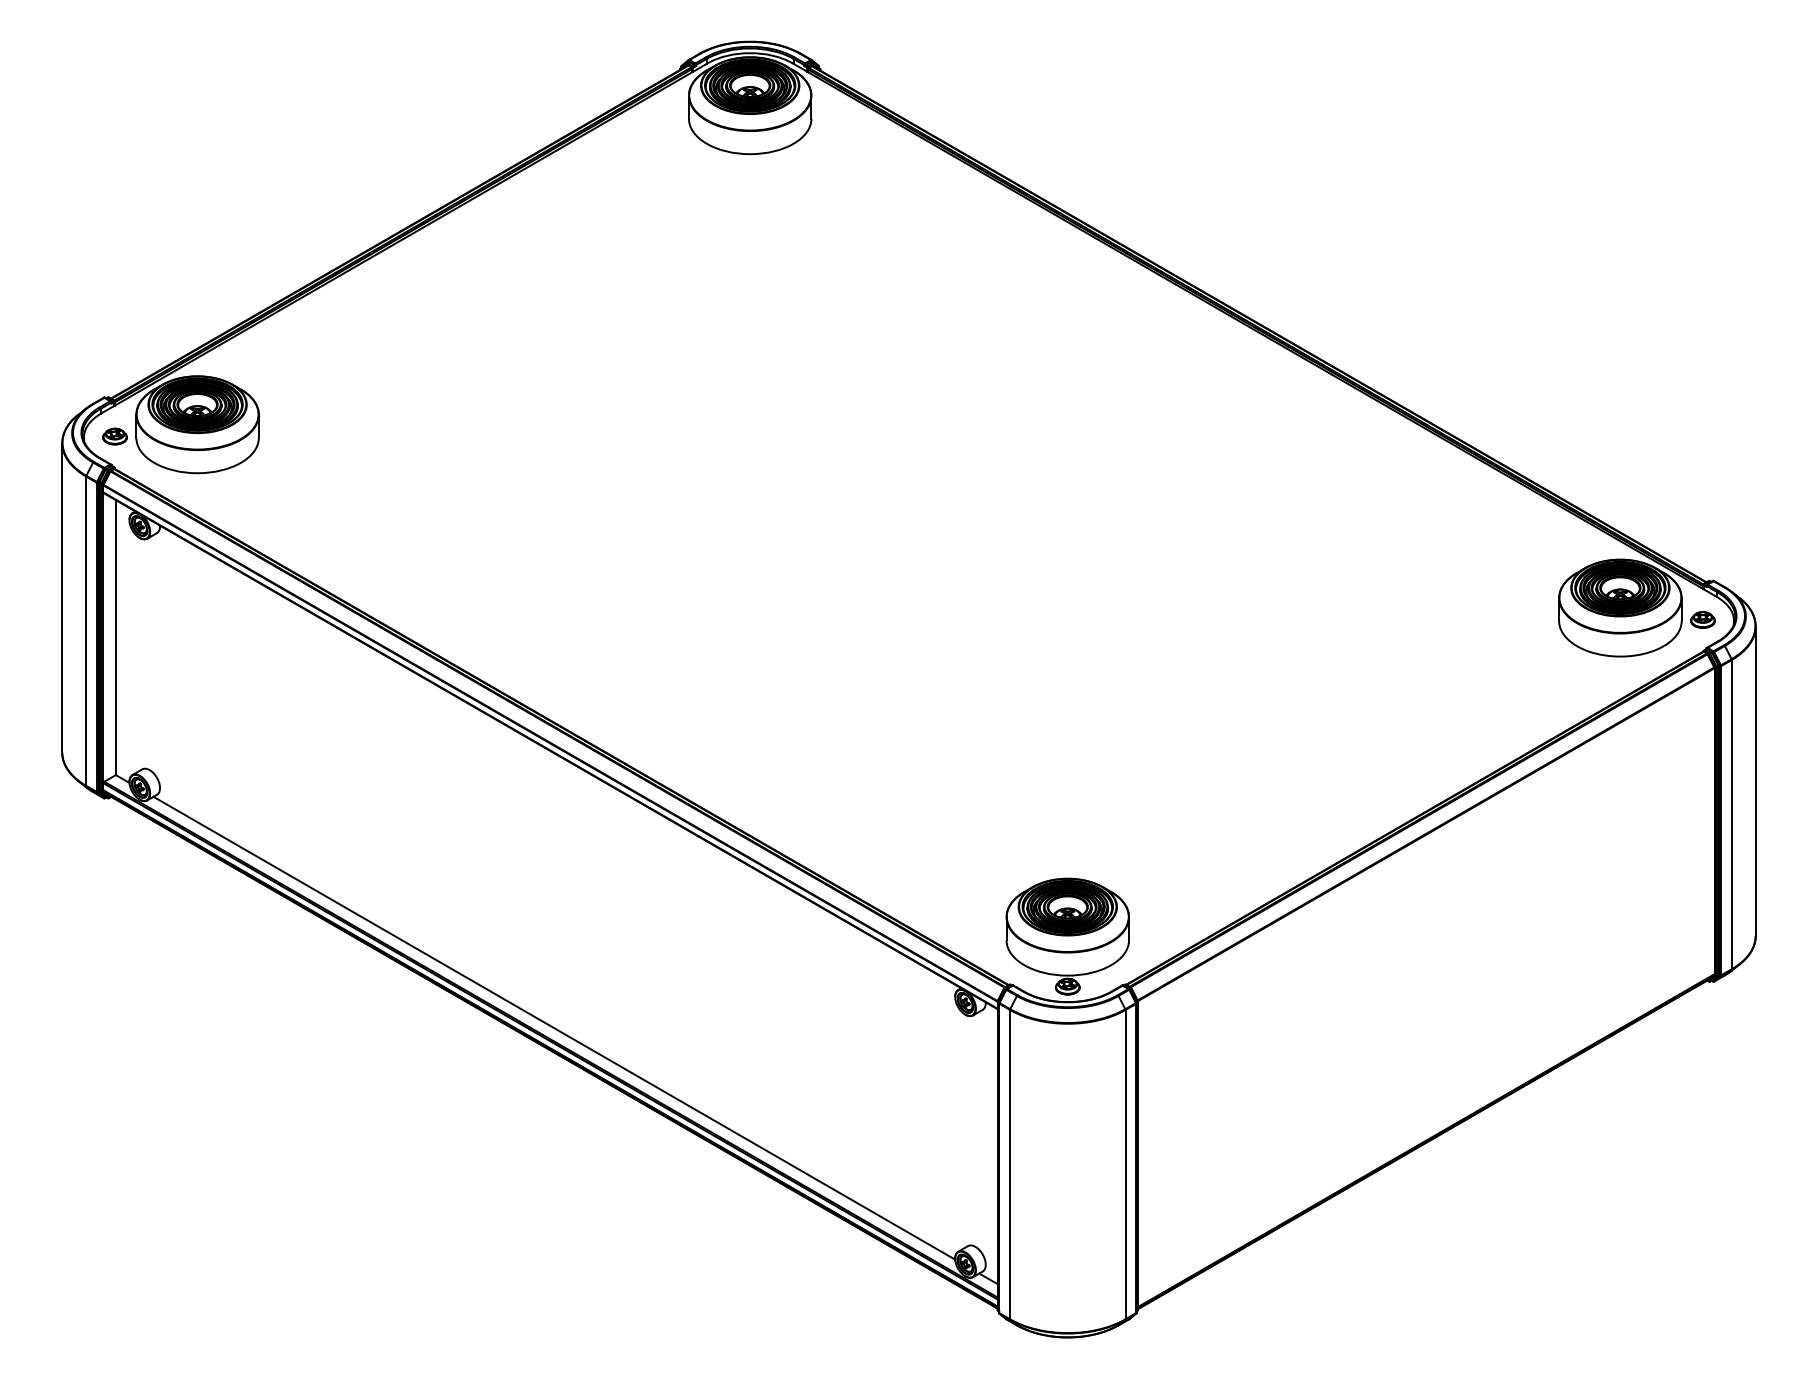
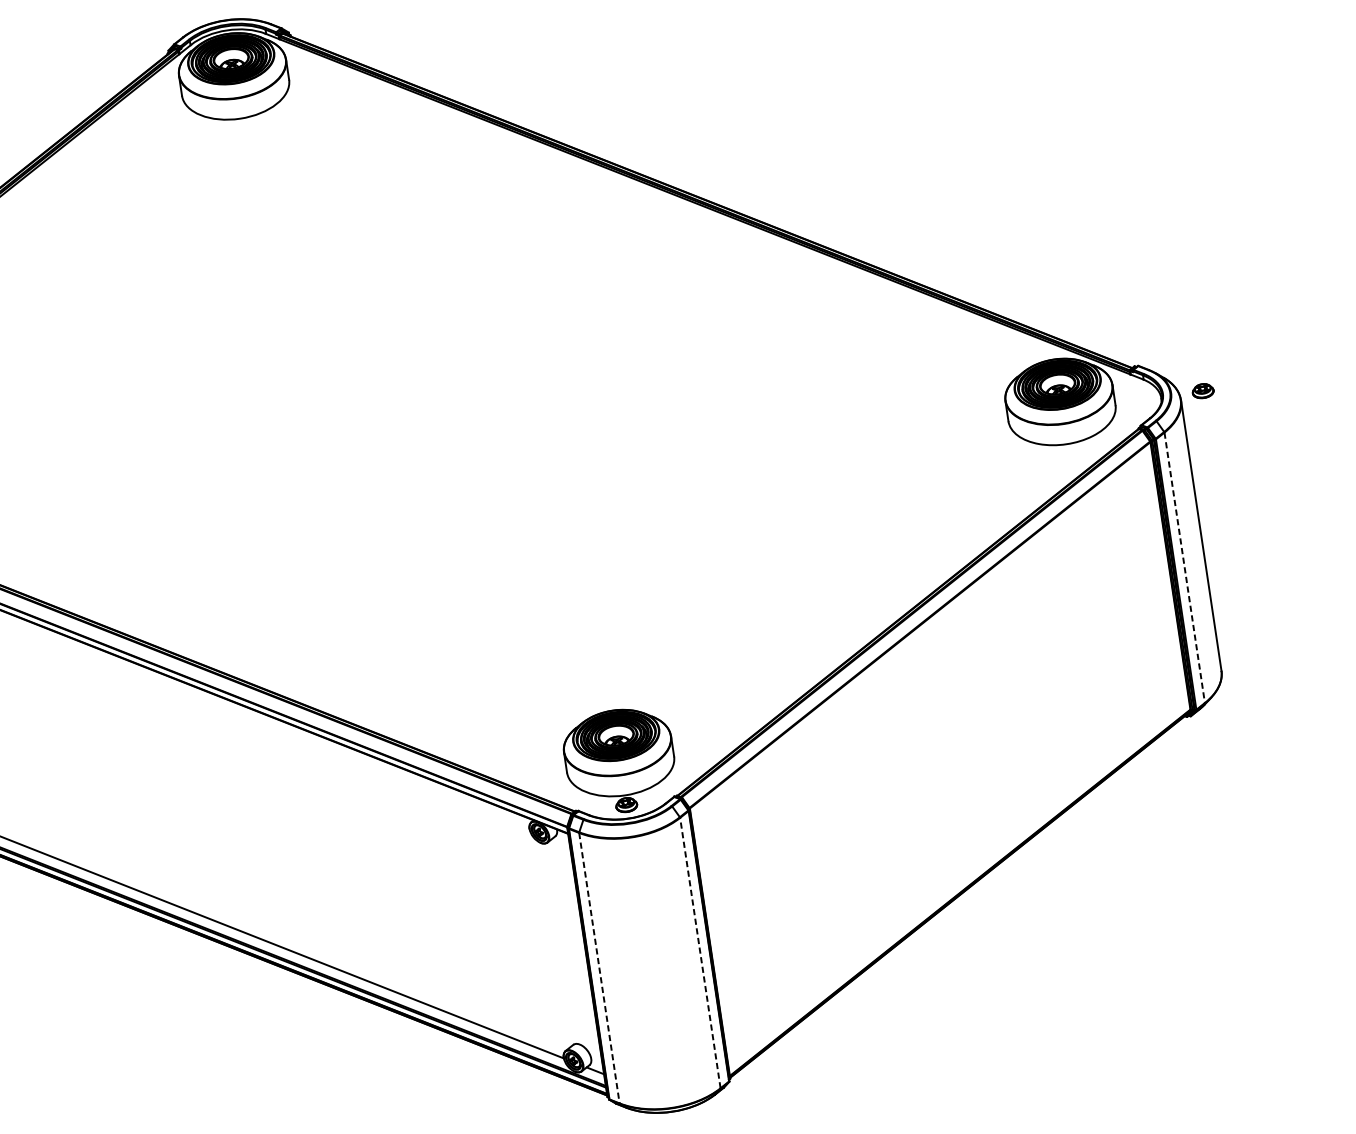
part: (1702, 619) -> (1202, 390), moved
line: (1731, 814) -> (1184, 567), solid -> dashed
line: (1010, 1164) -> (599, 968), solid -> dashed
line: (1125, 1164) -> (700, 952), solid -> dashed

